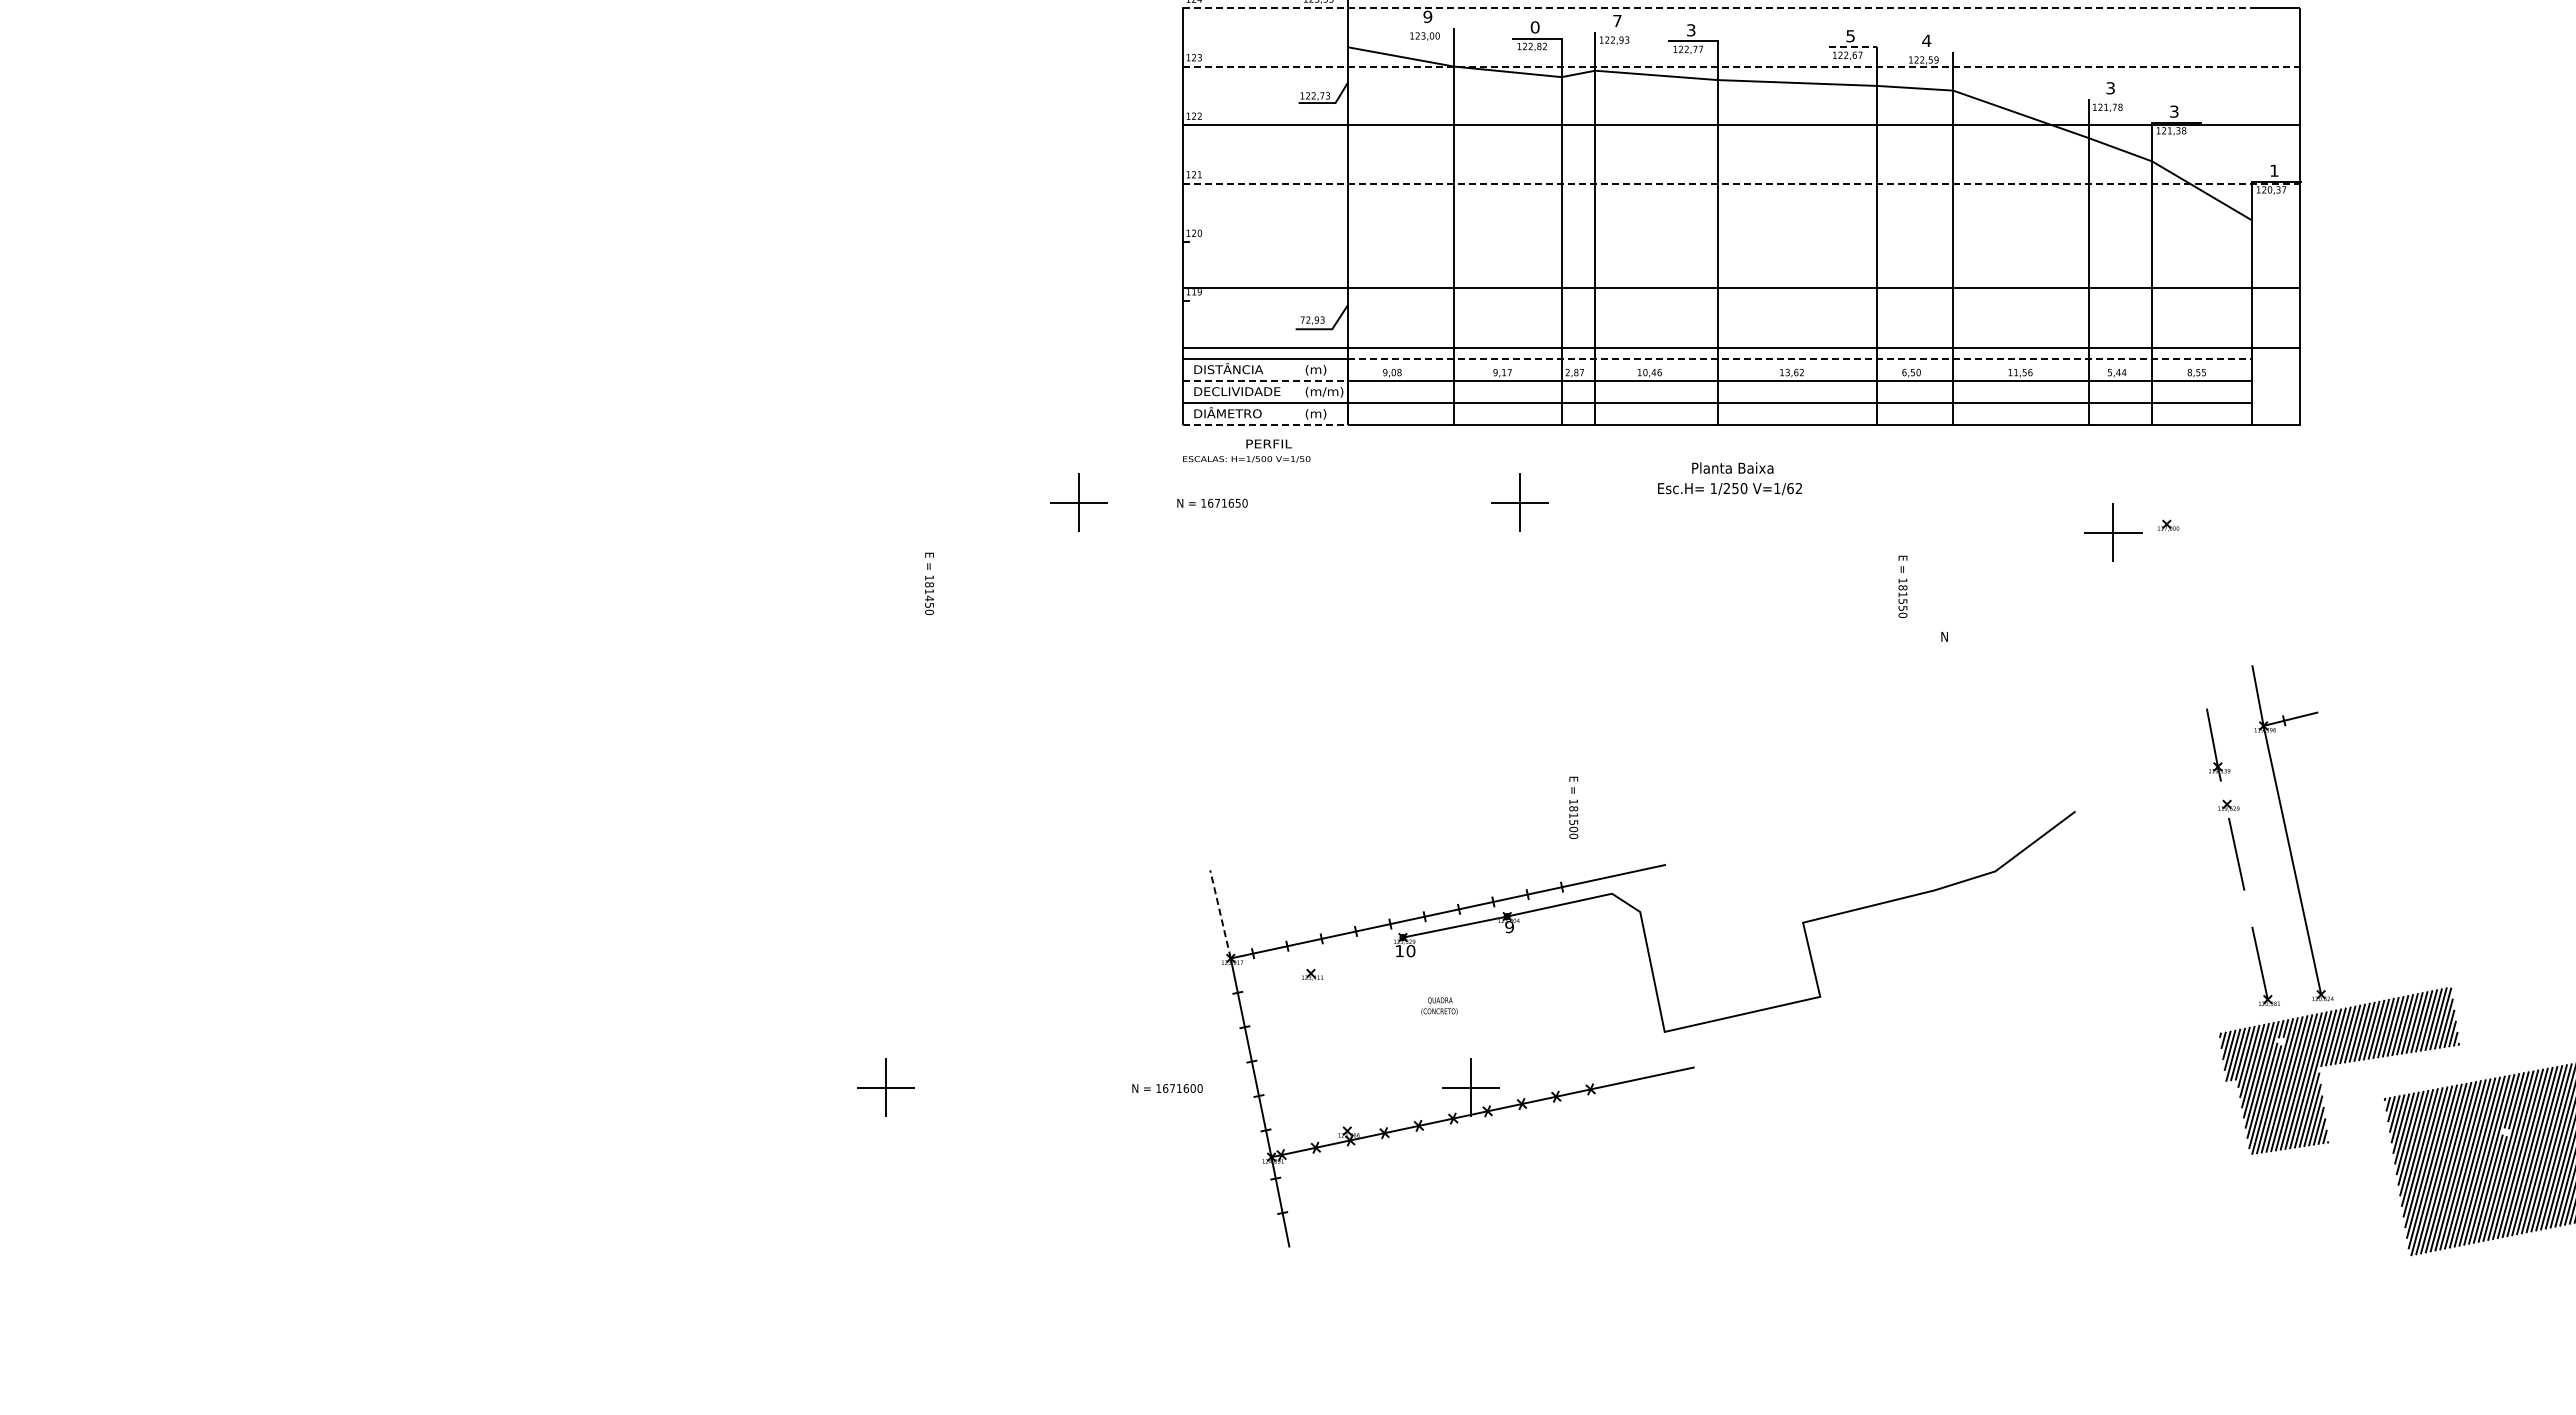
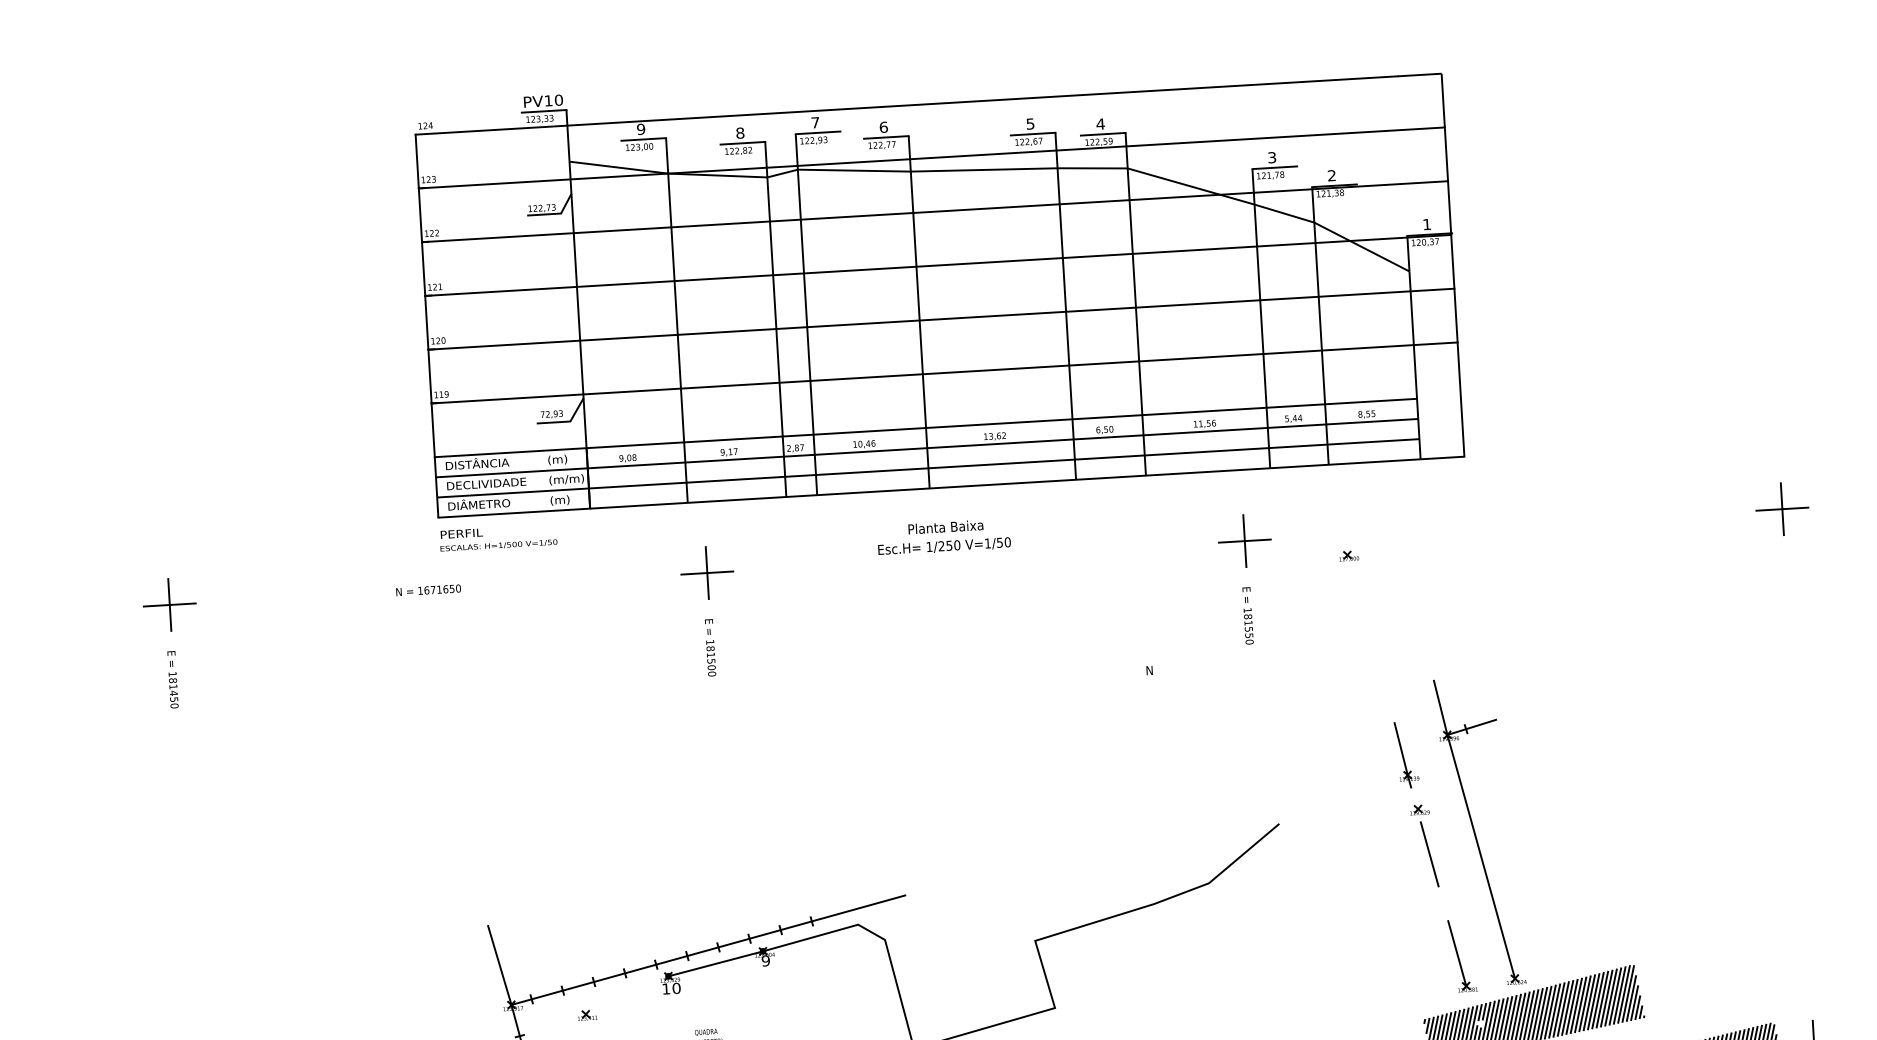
line: (1717, 8) -> (906, 105), dashed -> solid
line: (1429, 27) -> (643, 139), added
text: (1534, 27) -> (739, 133), 0 -> 8
text: (1690, 30) -> (883, 127), 3 -> 6
line: (1619, 32) -> (818, 133), added
line: (1853, 47) -> (1033, 134), dashed -> solid
line: (1928, 51) -> (1102, 133), added
line: (1741, 66) -> (931, 157), dashed -> solid
line: (2112, 99) -> (1274, 167), added
text: (2174, 111) -> (1332, 175), 3 -> 2
line: (1741, 183) -> (938, 265), dashed -> solid
line: (1740, 288) -> (940, 319), moved
line: (1740, 347) -> (943, 372), moved
line: (1800, 359) -> (1002, 423), dashed -> solid
line: (1265, 381) -> (511, 473), dashed -> solid
line: (1265, 425) -> (514, 513), dashed -> solid
text: (1269, 443) -> (462, 533), moved
text: (1794, 488) -> (1003, 542), V=1/62 -> V=1/50
part: (1078, 502) -> (169, 604), moved
text: (1212, 502) -> (428, 589), moved
part: (1519, 502) -> (706, 573), moved
part: (2113, 532) -> (1245, 541), moved
text: (929, 583) -> (172, 679), moved
text: (1902, 586) -> (1247, 615), moved
text: (1573, 807) -> (710, 647), moved
line: (1220, 913) -> (499, 964), dashed -> solid

